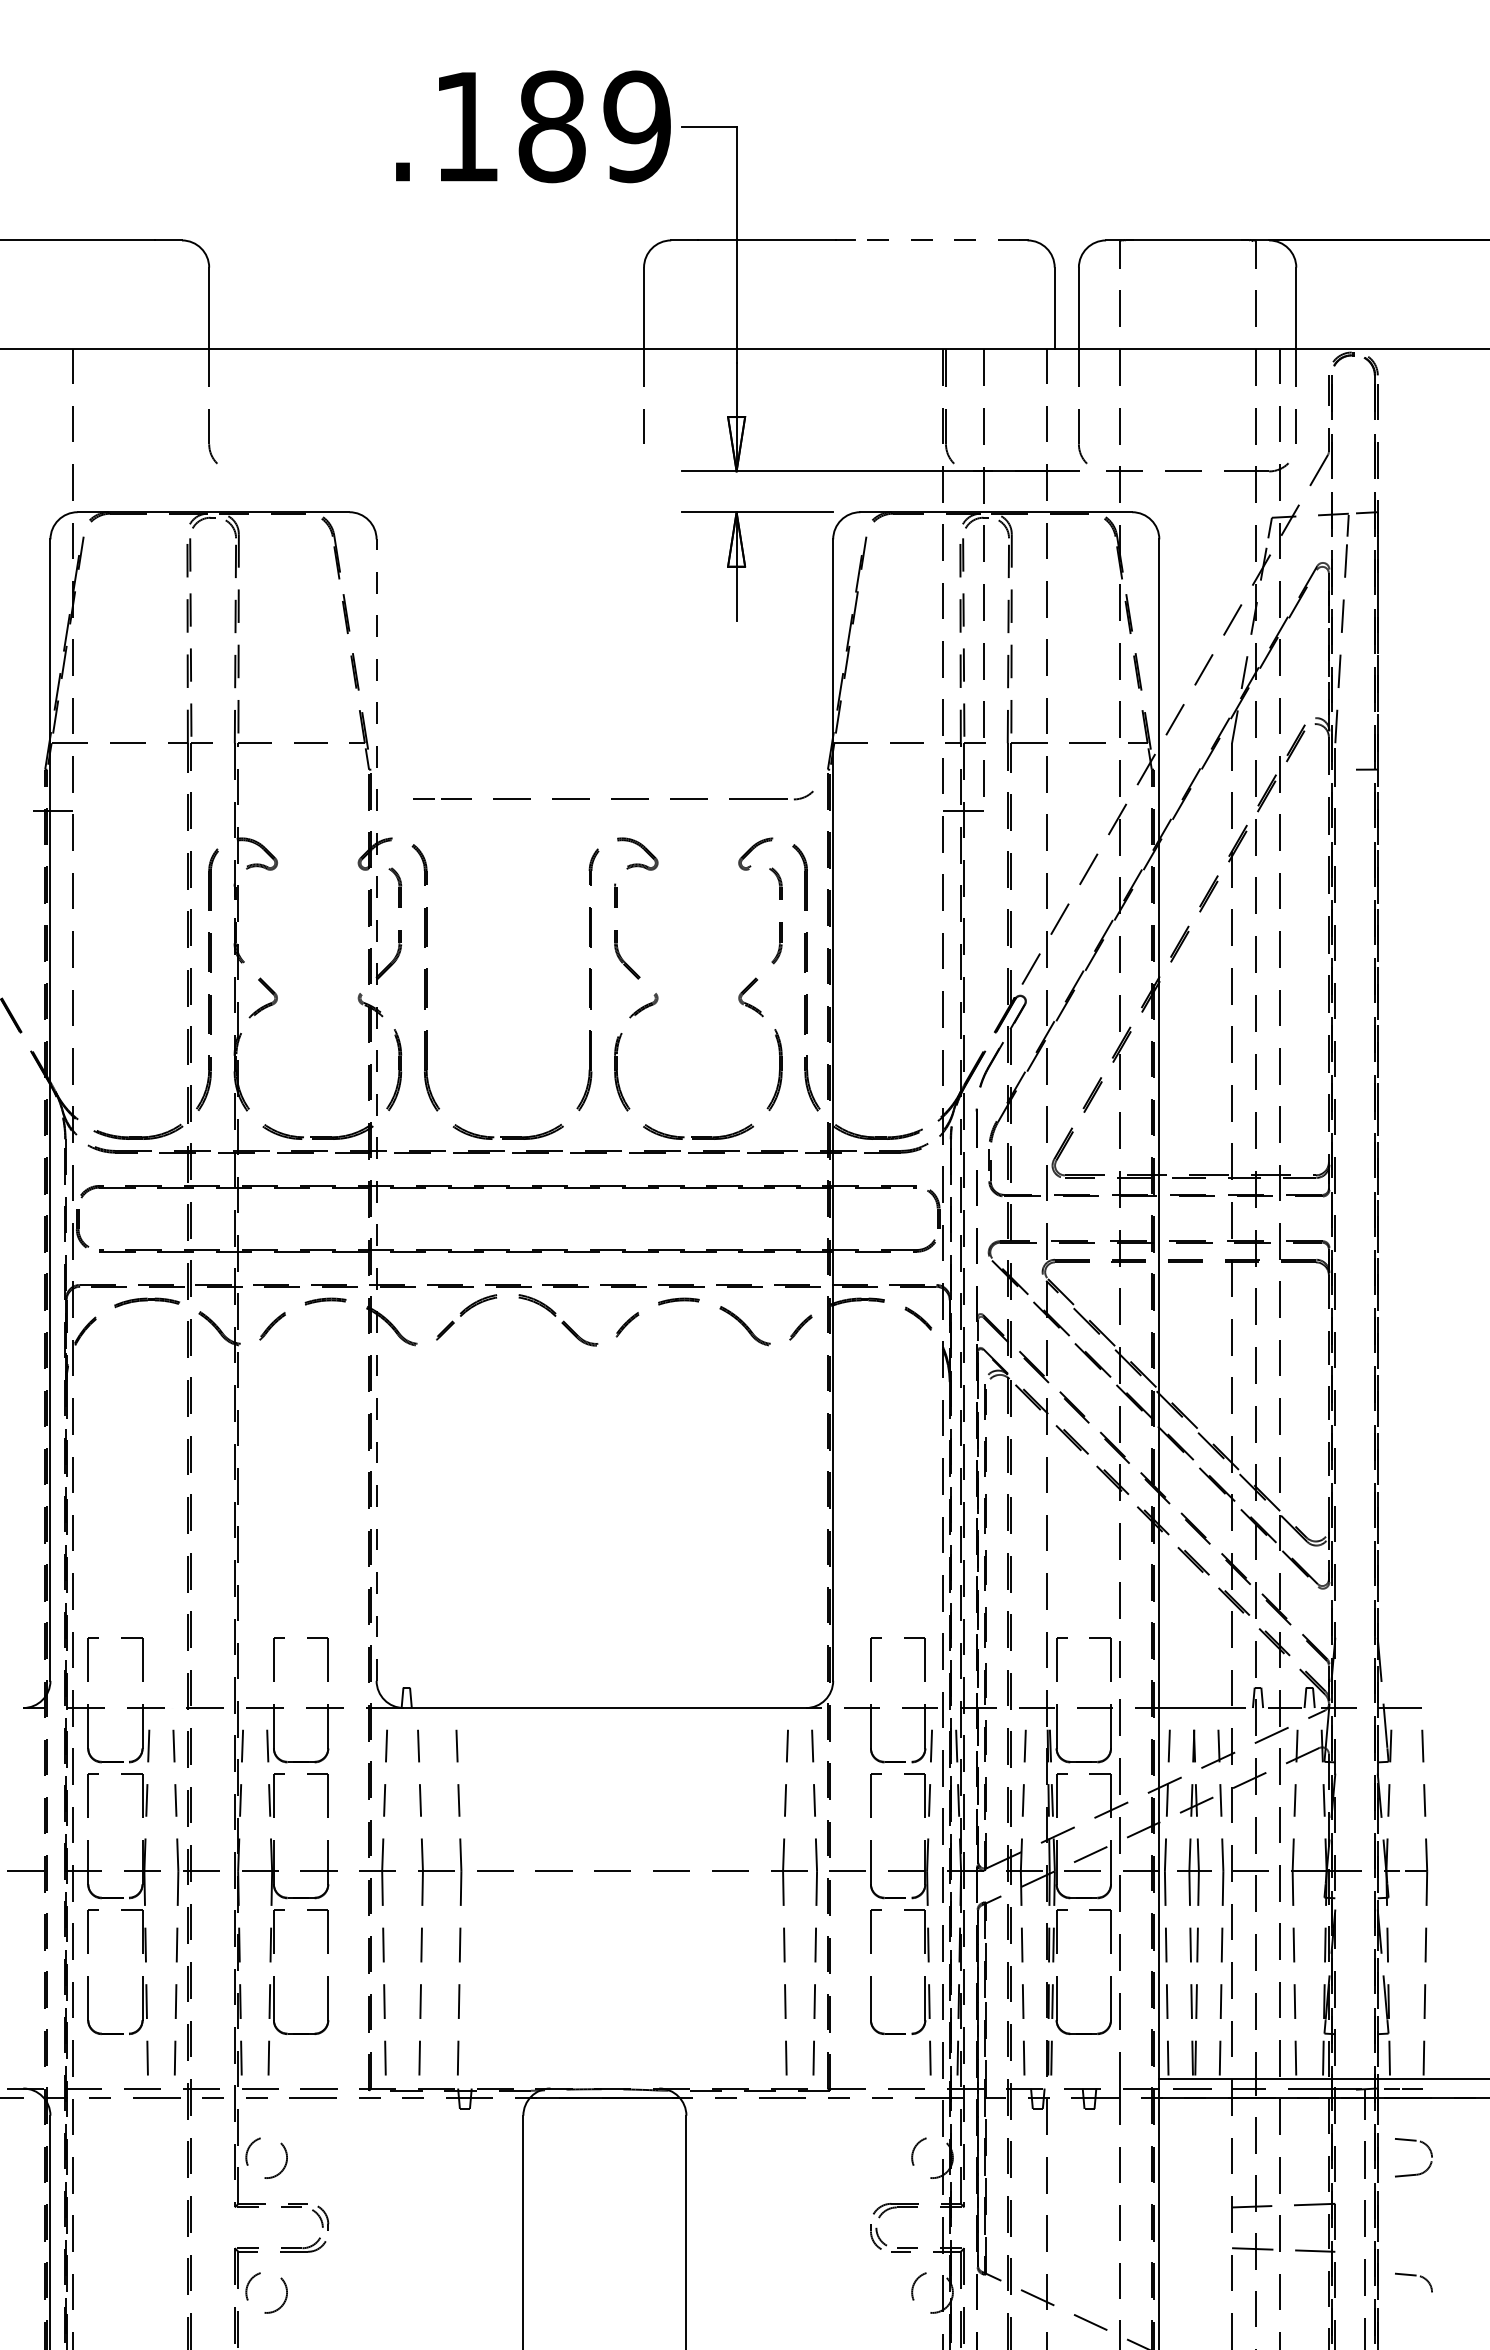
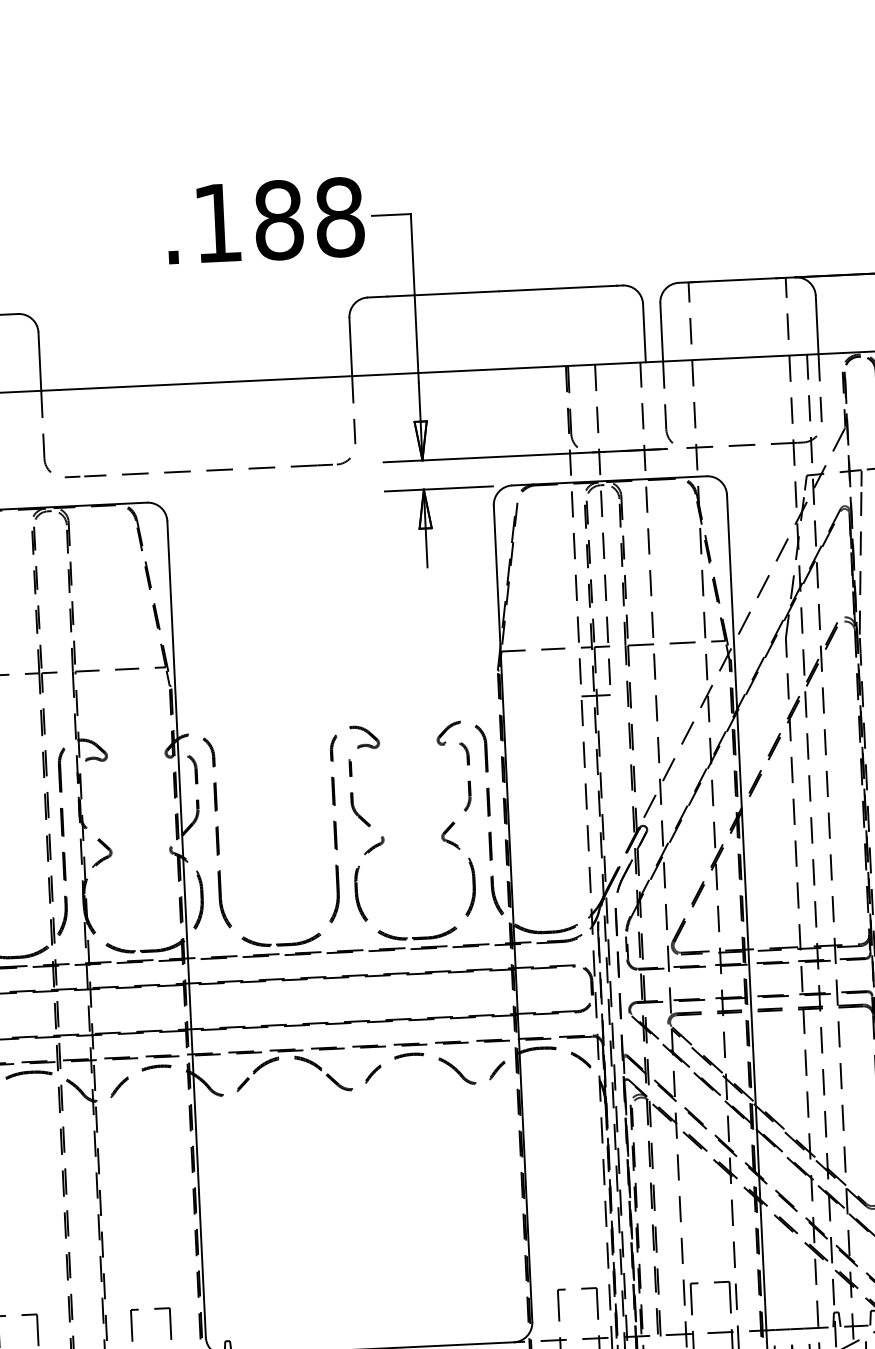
text: (637, 126) -> (339, 217), .189 -> .188
line: (936, 240) -> (557, 288), dashed -> solid
part: (613, 795) -> (207, 467), moved
line: (376, 1110) -> (186, 929), dashed -> solid

